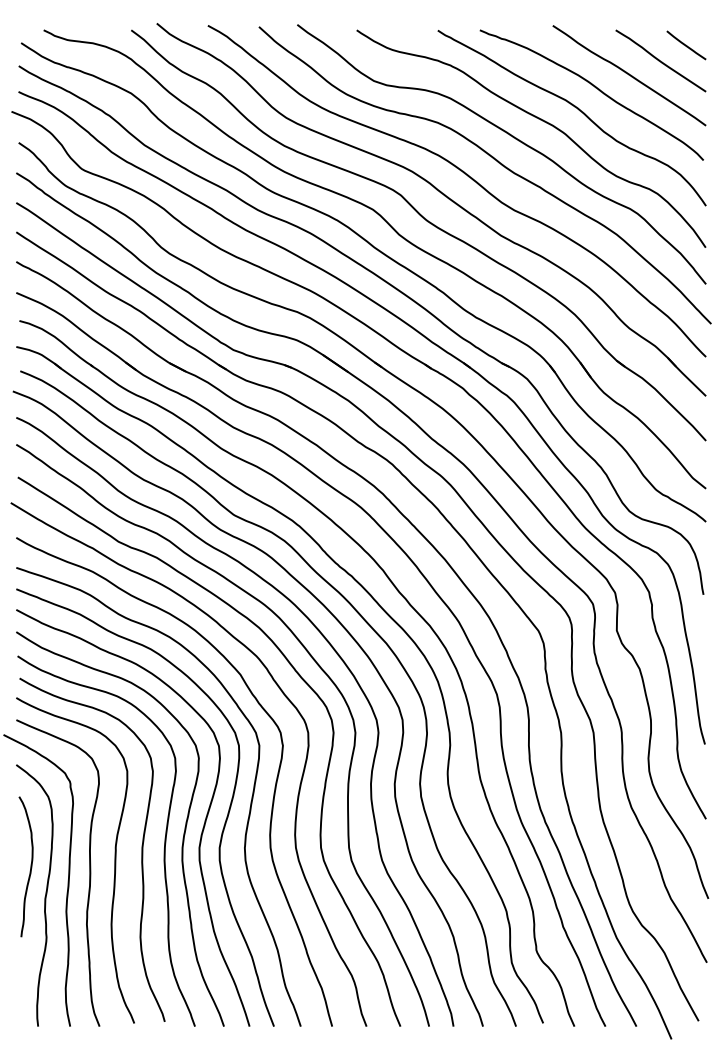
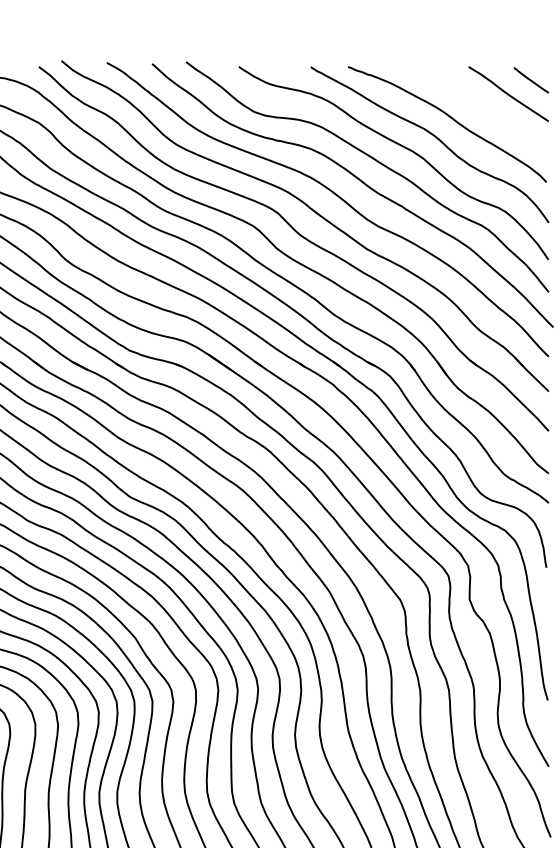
curve: (629, 75) -> (480, 107), removed

